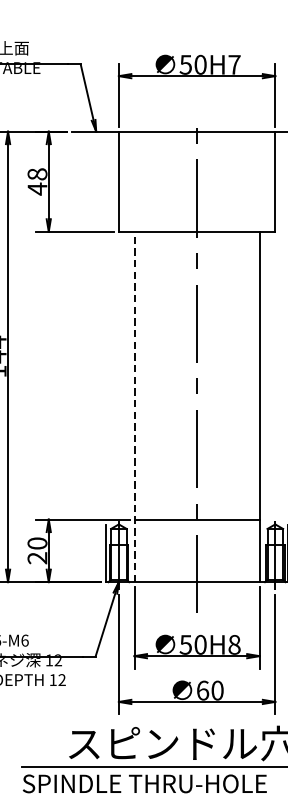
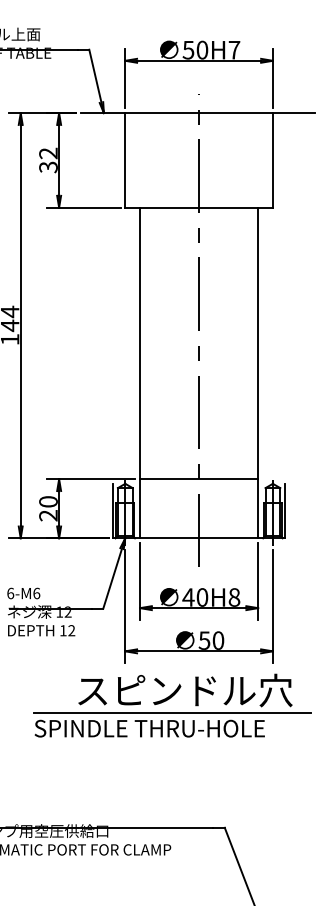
text: (37, 181) -> (48, 160), 48 -> 32
line: (134, 406) -> (140, 372), dashed -> solid
text: (185, 644) -> (188, 597), 50H8 -> 40H8
text: (202, 690) -> (204, 640), 60 -> 50

